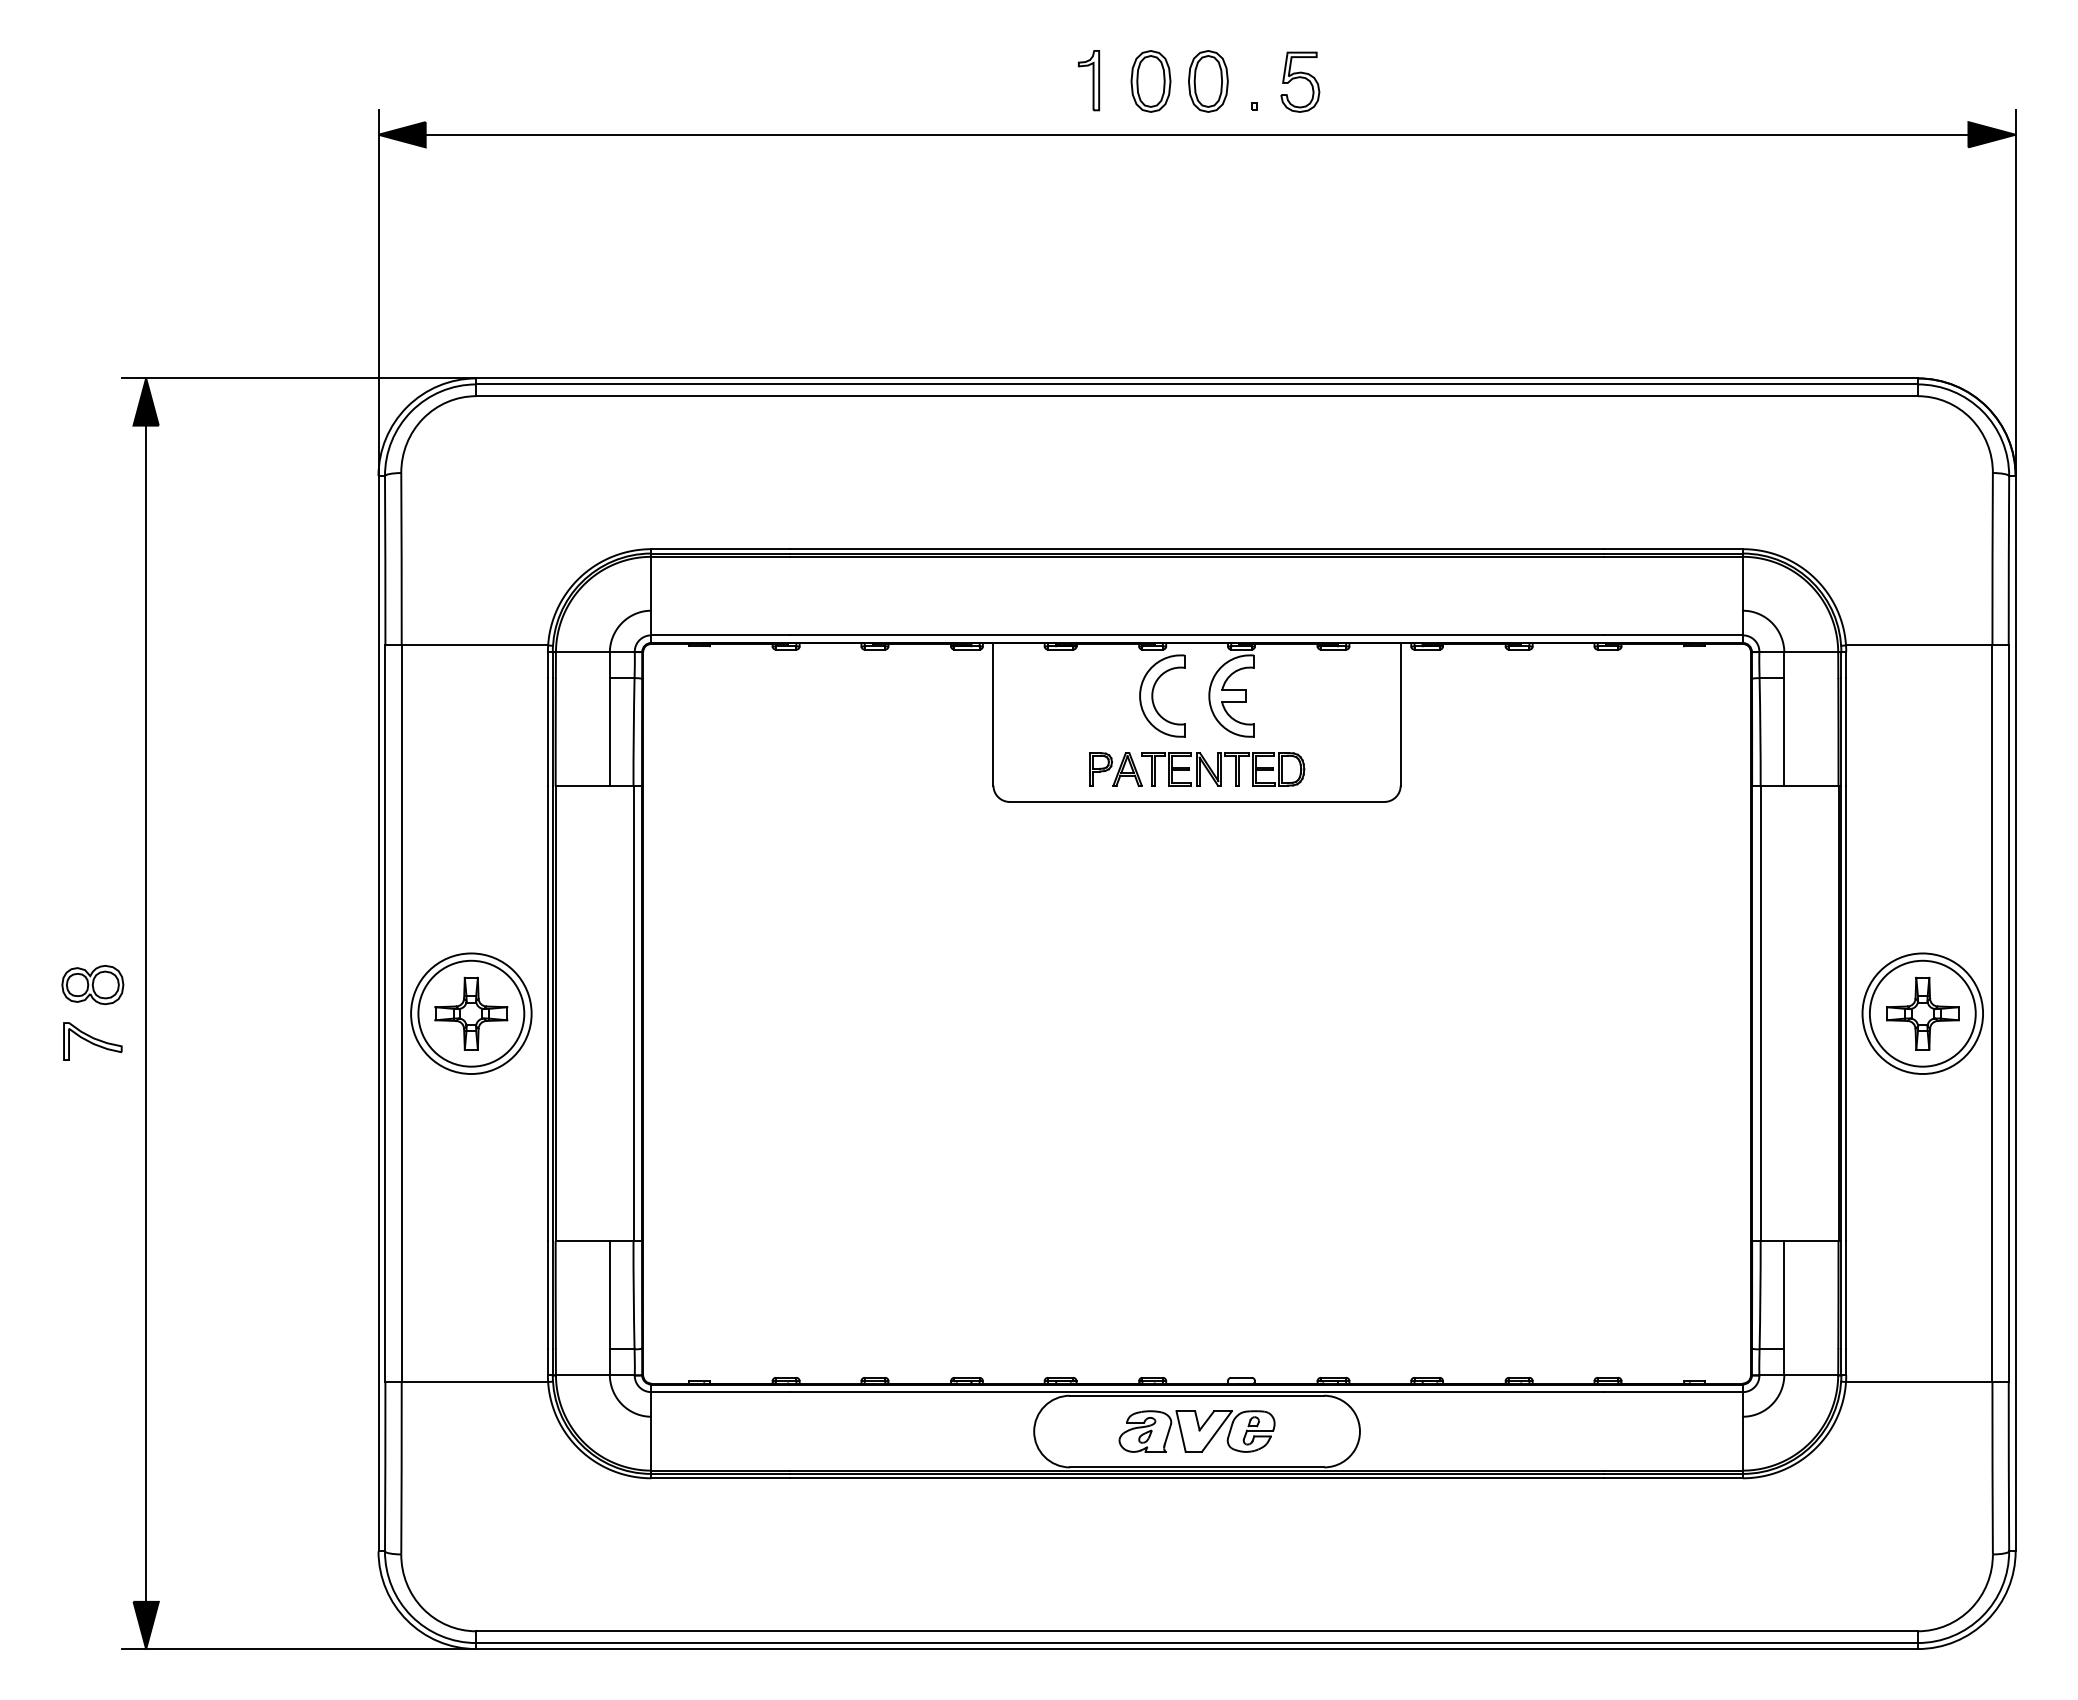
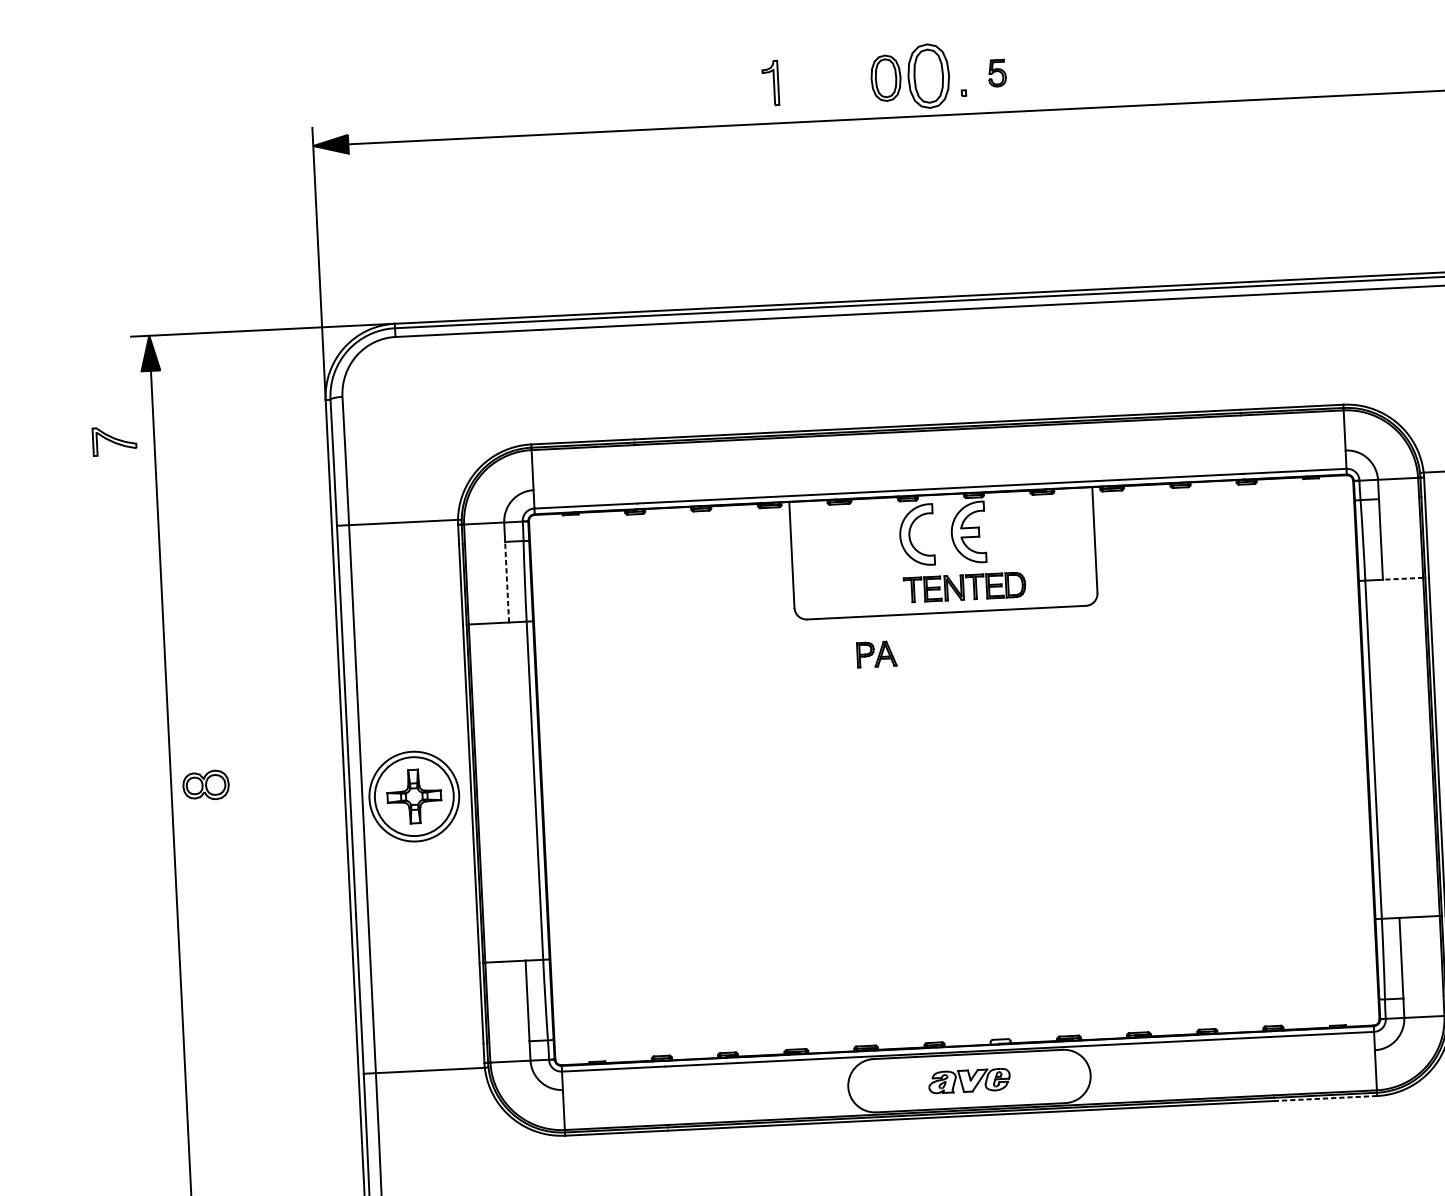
part: (1089, 80) -> (771, 83), moved
part: (1208, 81) -> (928, 76), size x1.4
part: (1300, 81) -> (997, 72), size x0.6
line: (609, 731) -> (506, 581), solid -> dashed
part: (1115, 769) -> (876, 654), moved
line: (1810, 786) -> (1402, 578), solid -> dashed
part: (92, 985) -> (205, 785), moved
part: (92, 1041) -> (114, 441), moved
part: (1196, 1431) -> (969, 1081), size x0.7
line: (1673, 1478) -> (1325, 1098), solid -> dashed

